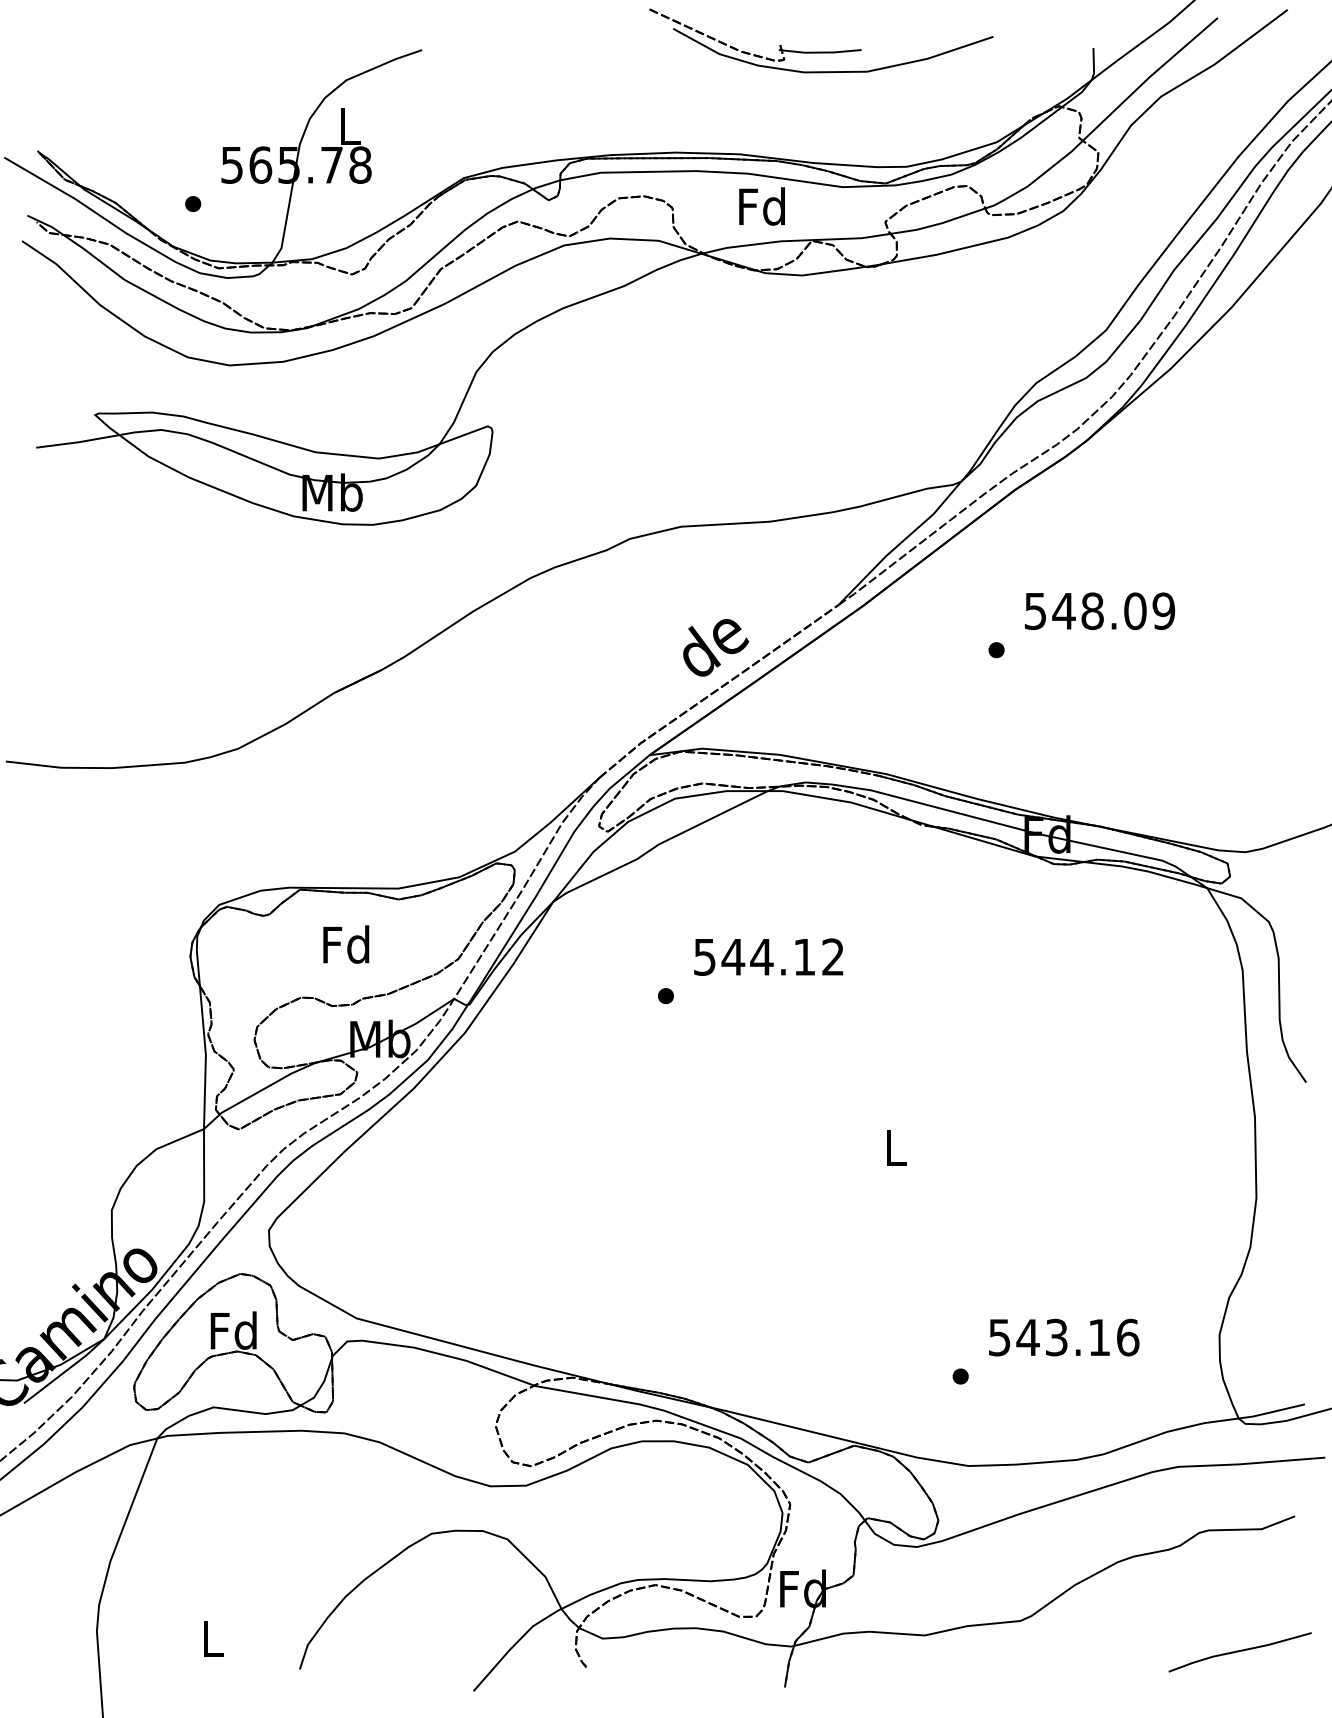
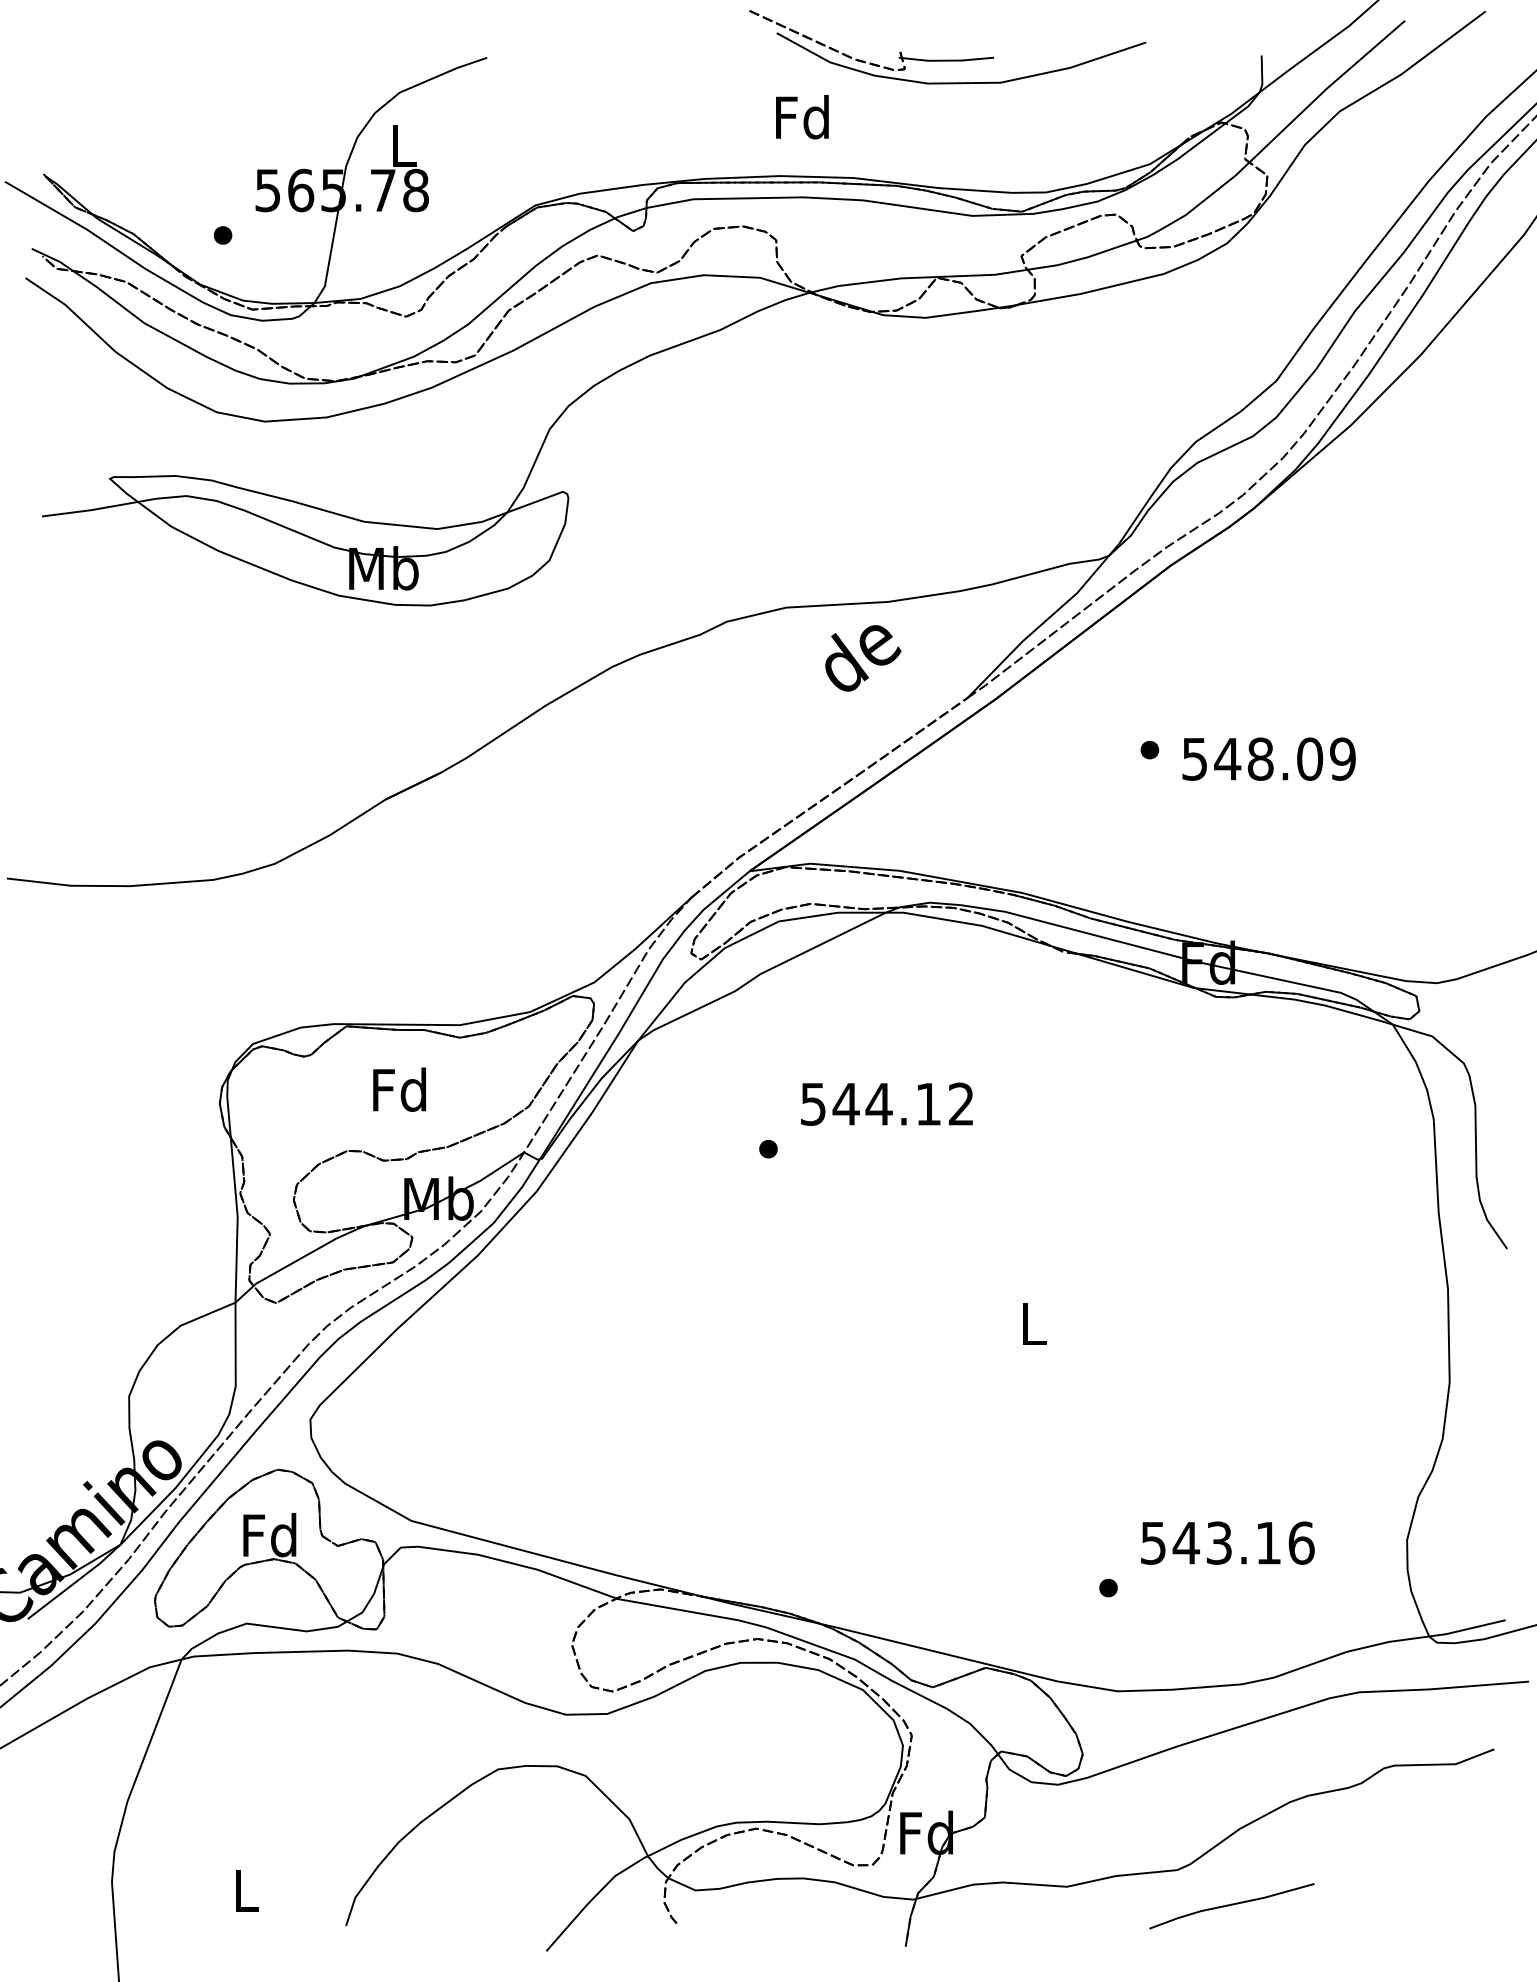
text: (762, 206) -> (802, 117), moved
text: (1099, 610) -> (1268, 758), moved
text: (716, 647) -> (863, 658), moved
line: (1239, 1651) -> (1231, 1905), moved

